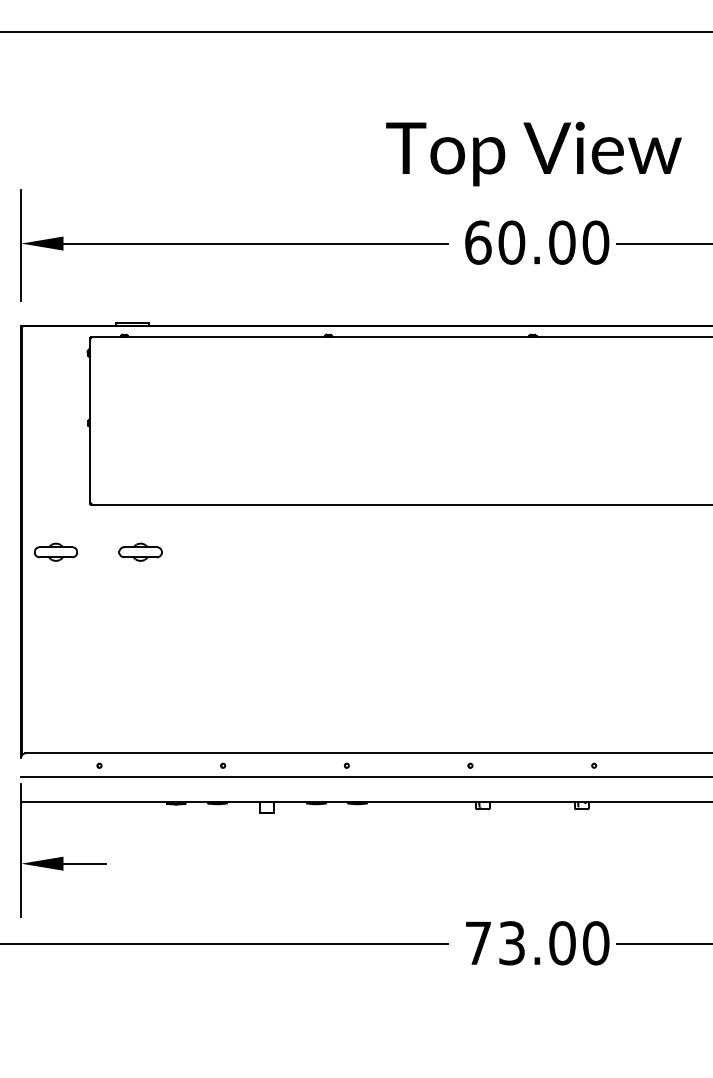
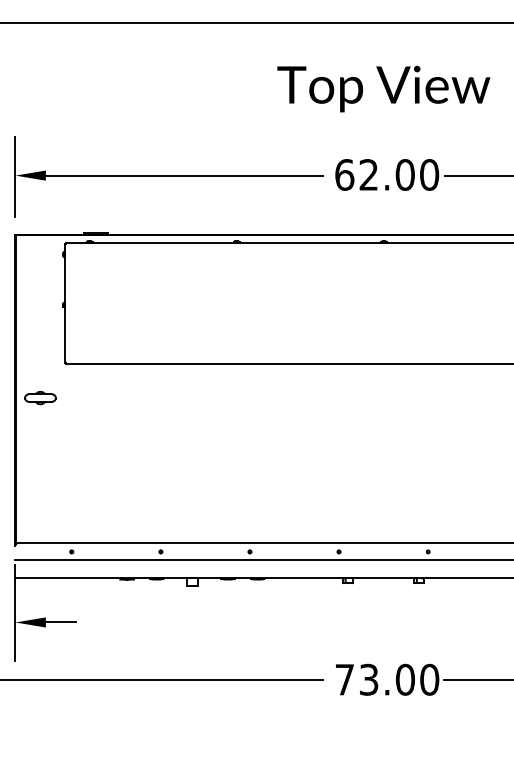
text: (533, 153) -> (383, 88), moved
text: (511, 242) -> (368, 174), 60.00 -> 62.00
part: (140, 552) -> (101, 398), removed

